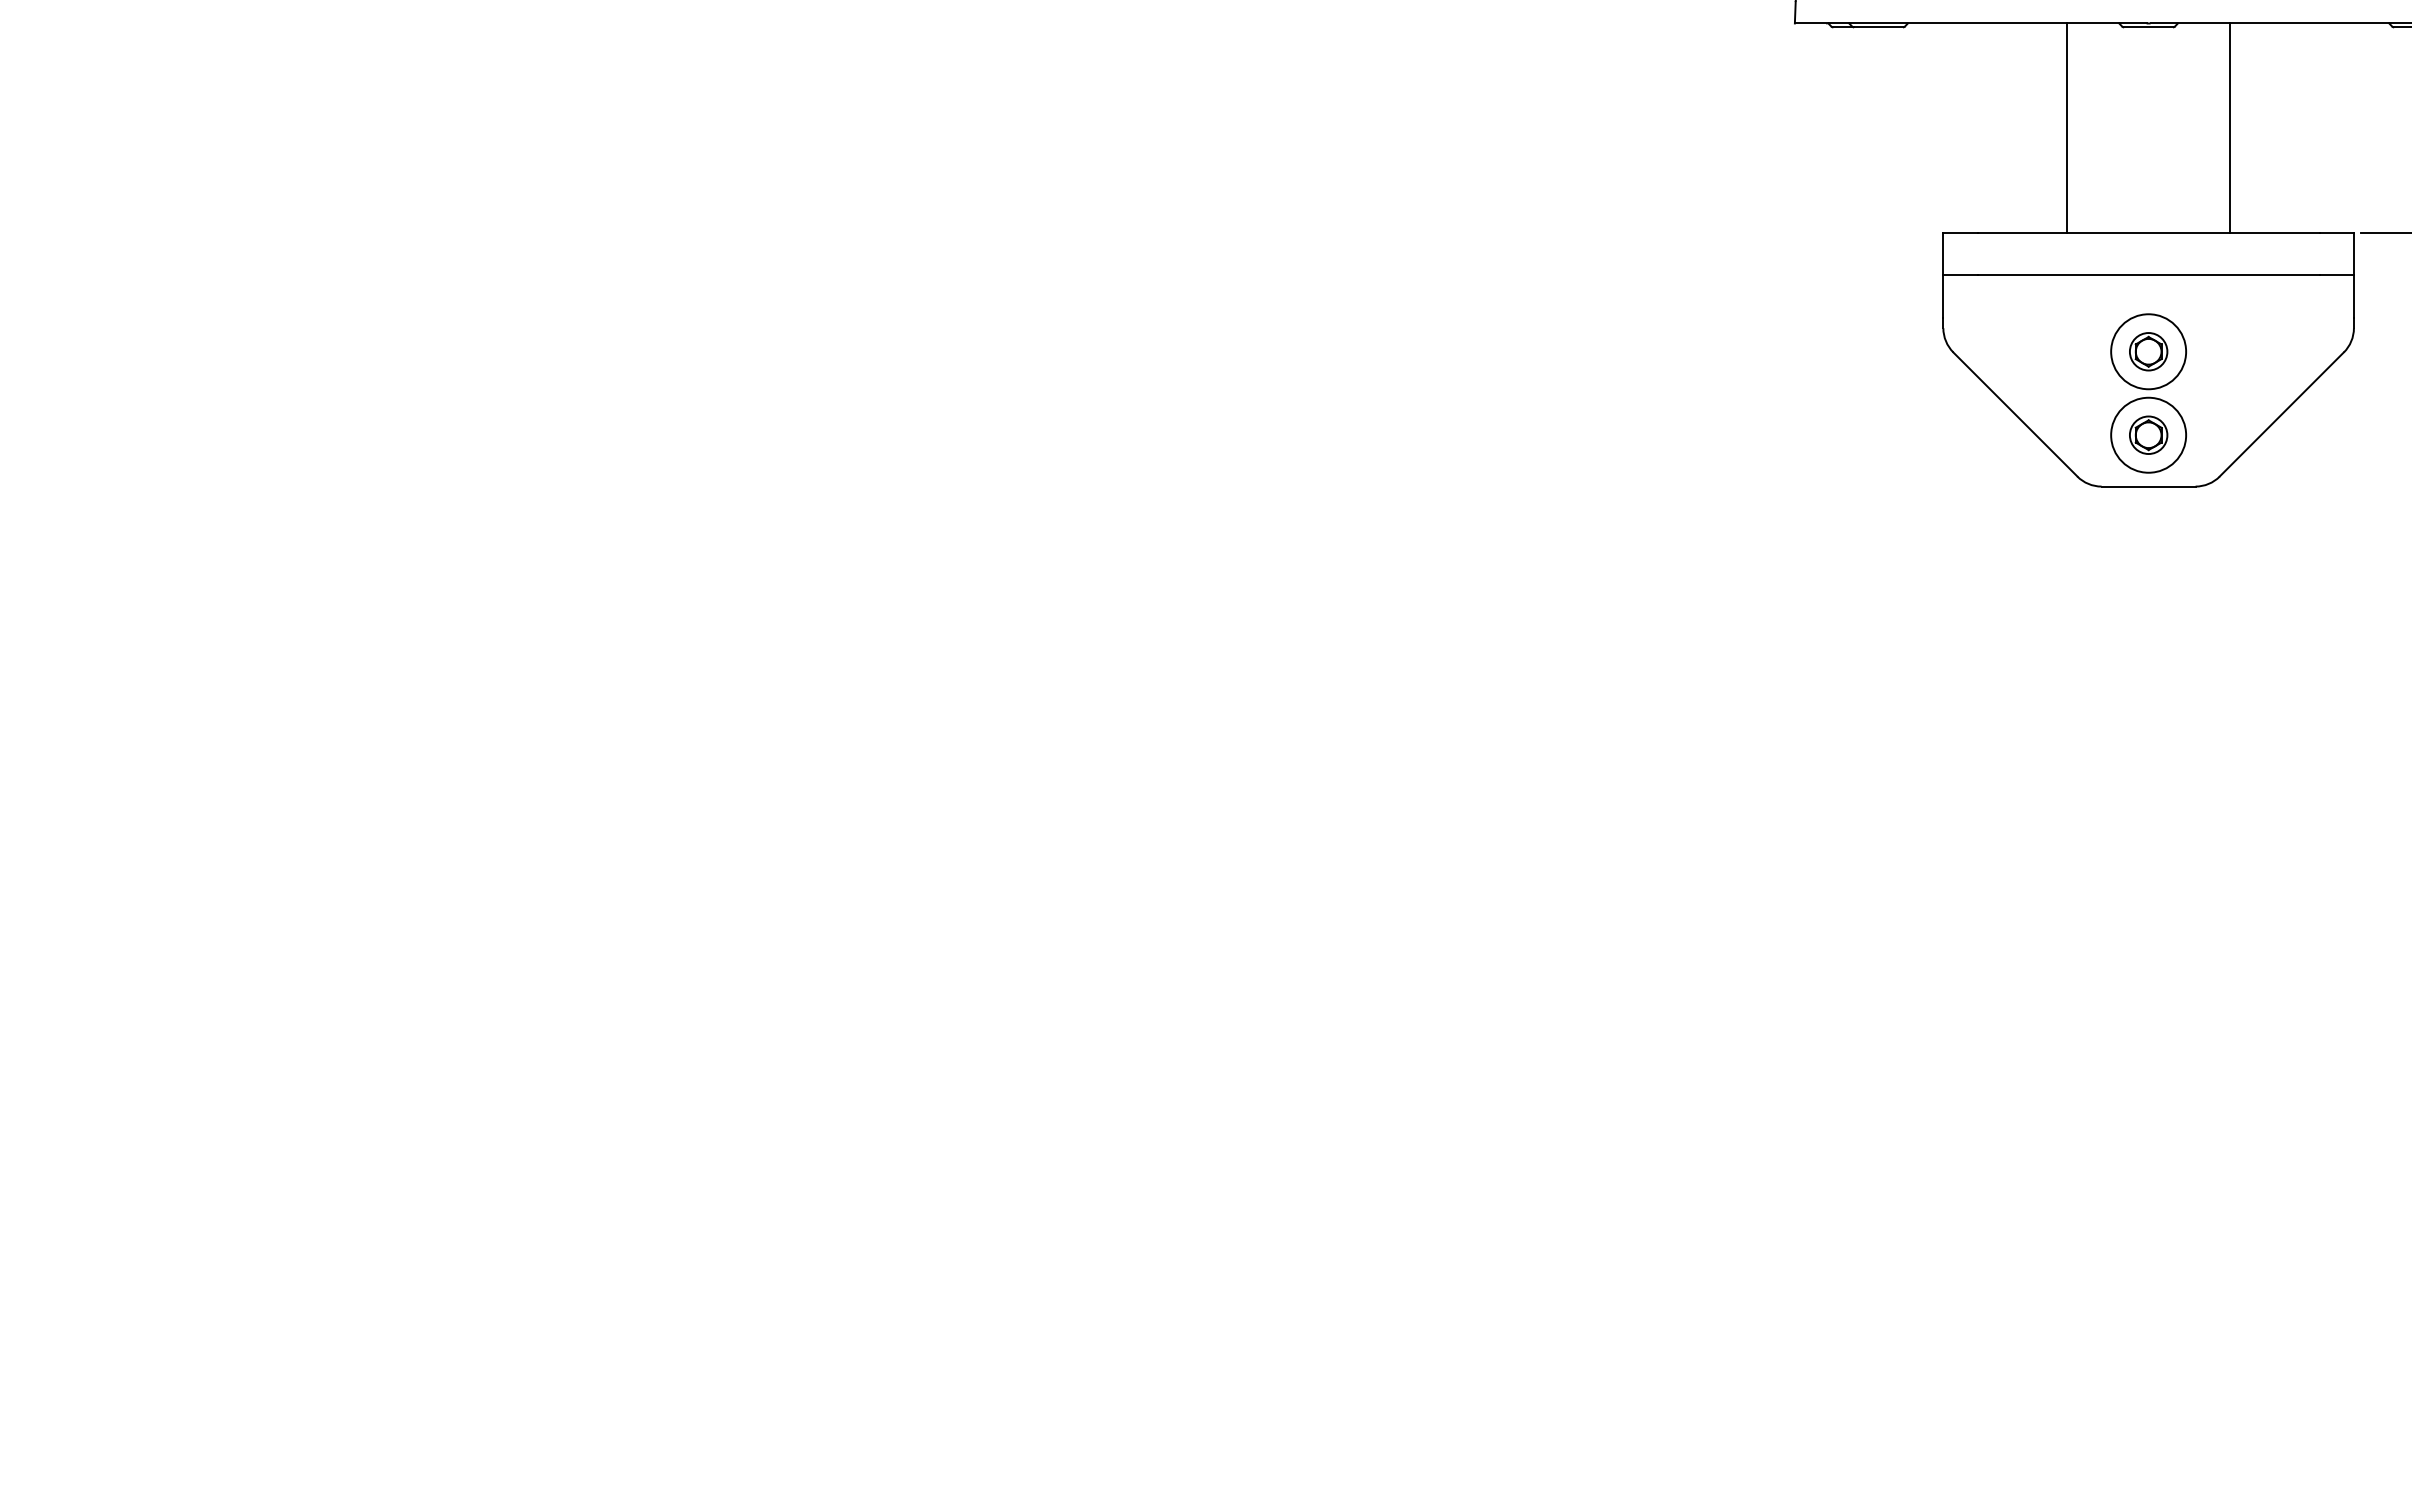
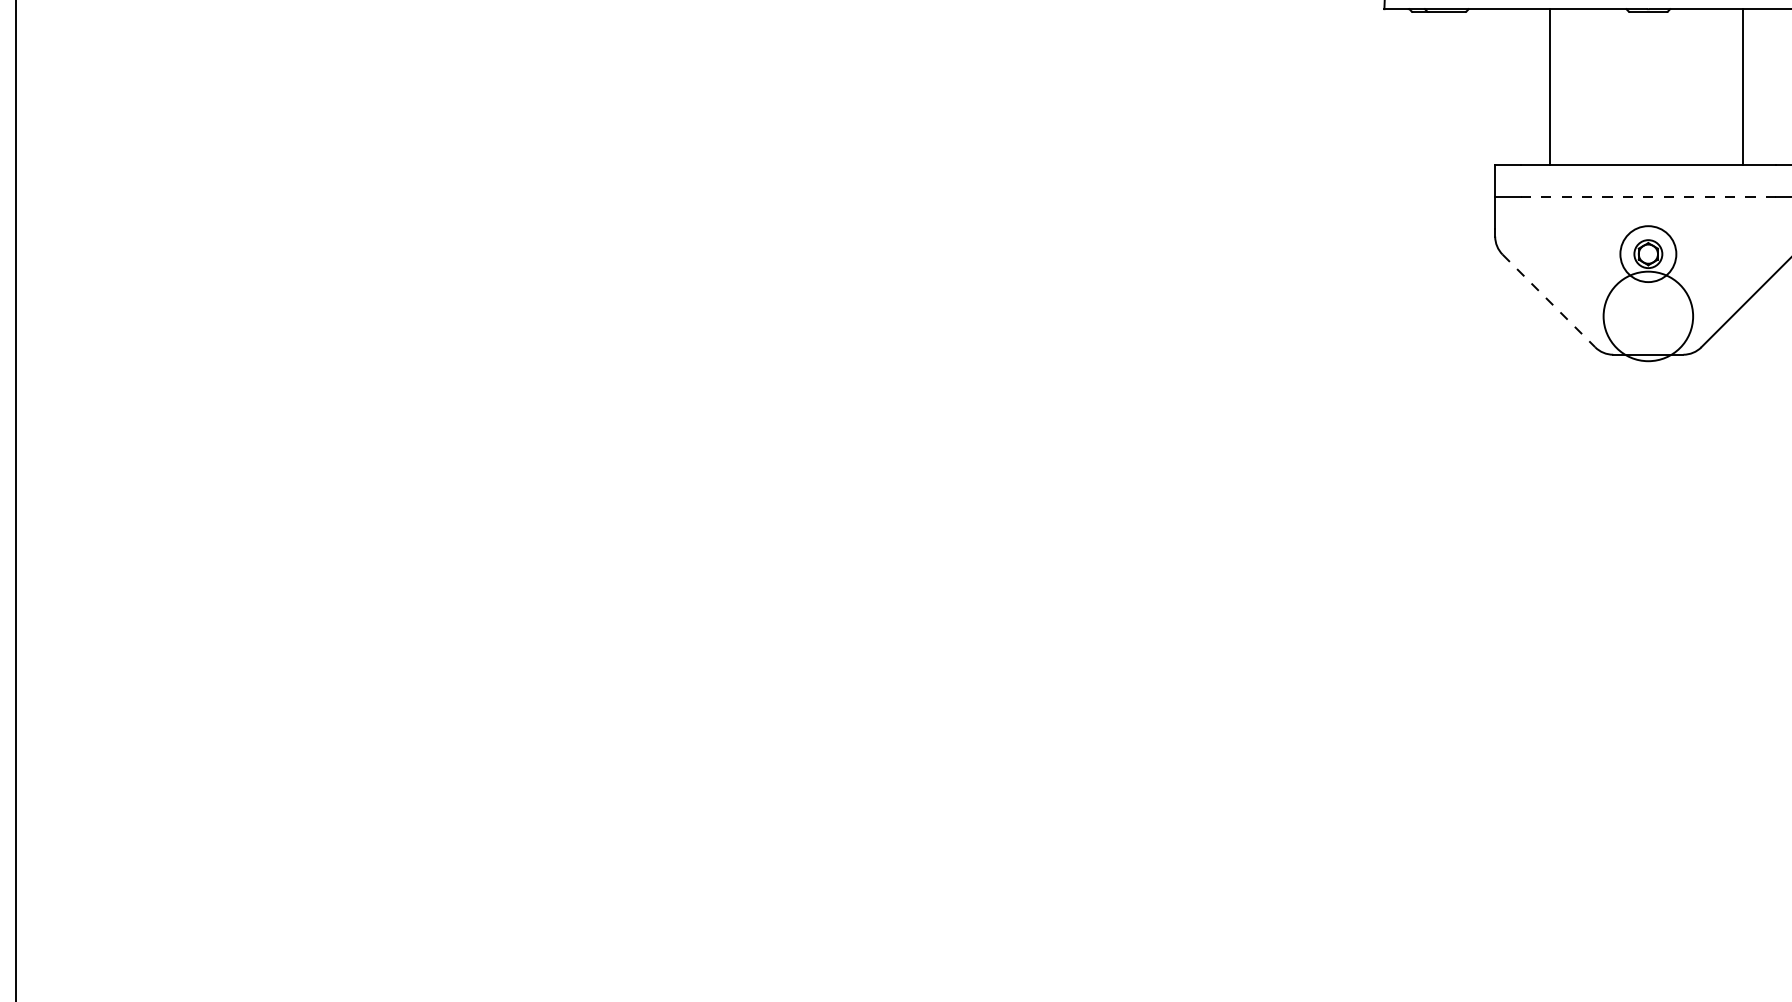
line: (2067, 127) -> (1550, 86), moved
line: (2229, 127) -> (1743, 86), moved
line: (2148, 275) -> (1648, 197), solid -> dashed
line: (2015, 414) -> (1549, 300), solid -> dashed
circle: (2148, 434) -> (1648, 315), size x1.6
part: (2148, 434) -> (1648, 315), removed

